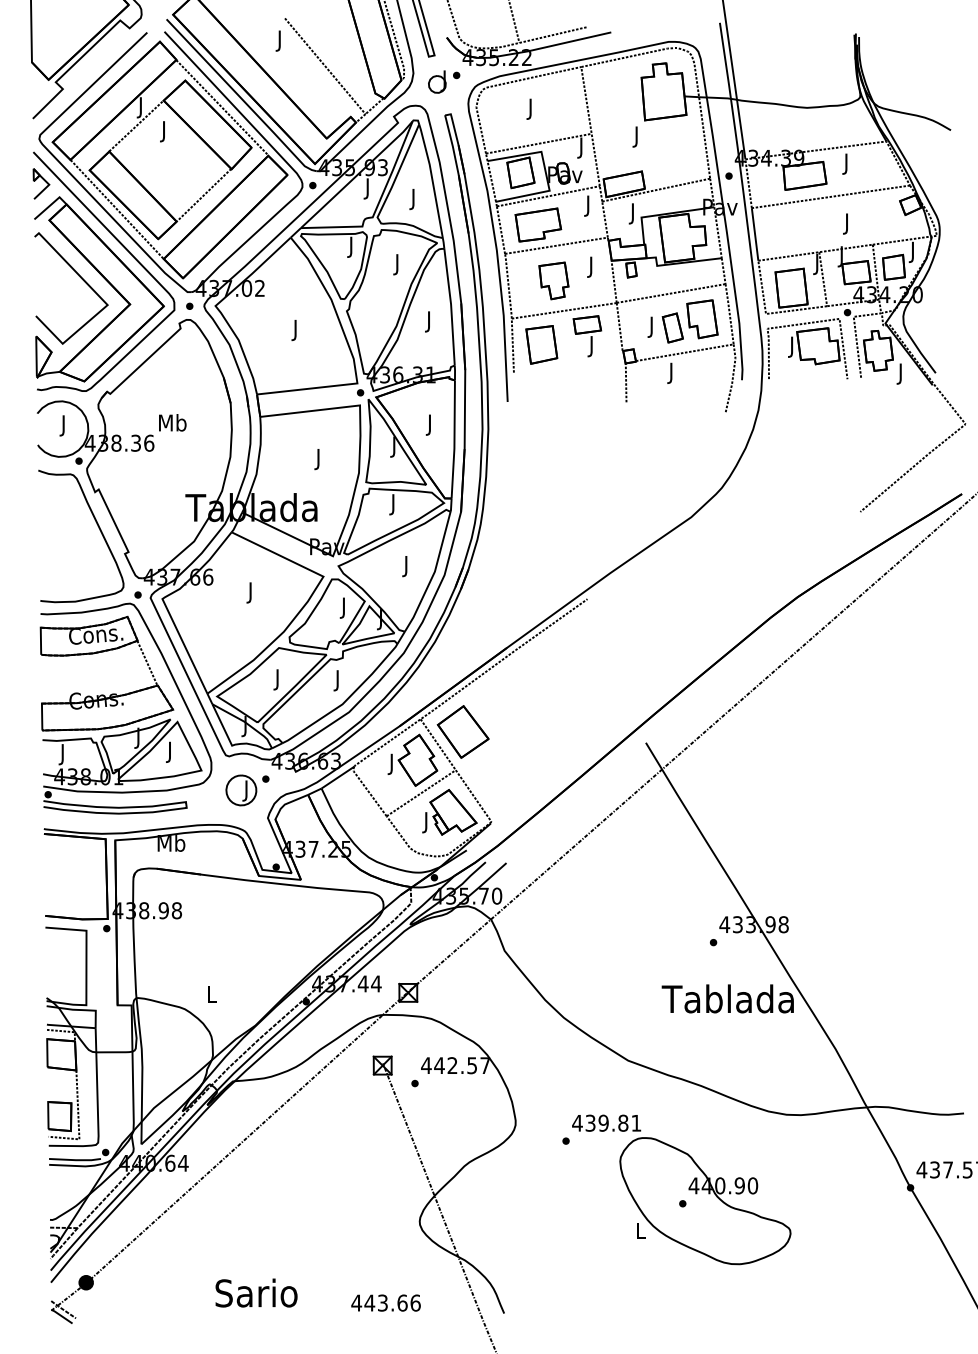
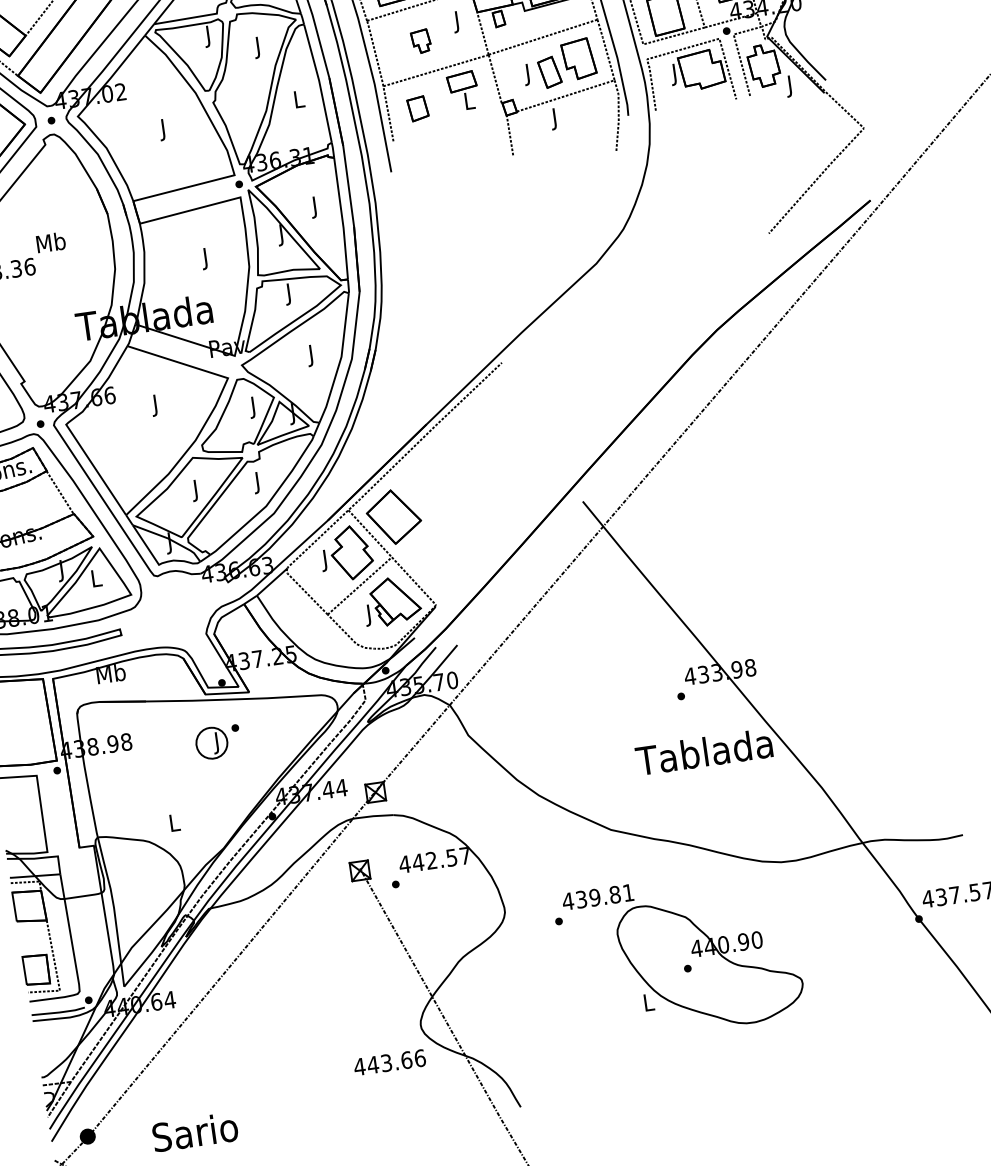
part: (553, 280) -> (420, 41), size x0.6
text: (429, 321) -> (299, 101), J -> L
part: (541, 344) -> (417, 108), size x0.6
text: (591, 346) -> (469, 103), J -> L
text: (170, 751) -> (96, 579), J -> L
part: (247, 790) -> (218, 742), moved
text: (256, 1292) -> (195, 1131), moved
text: (385, 1302) -> (389, 1062), moved

